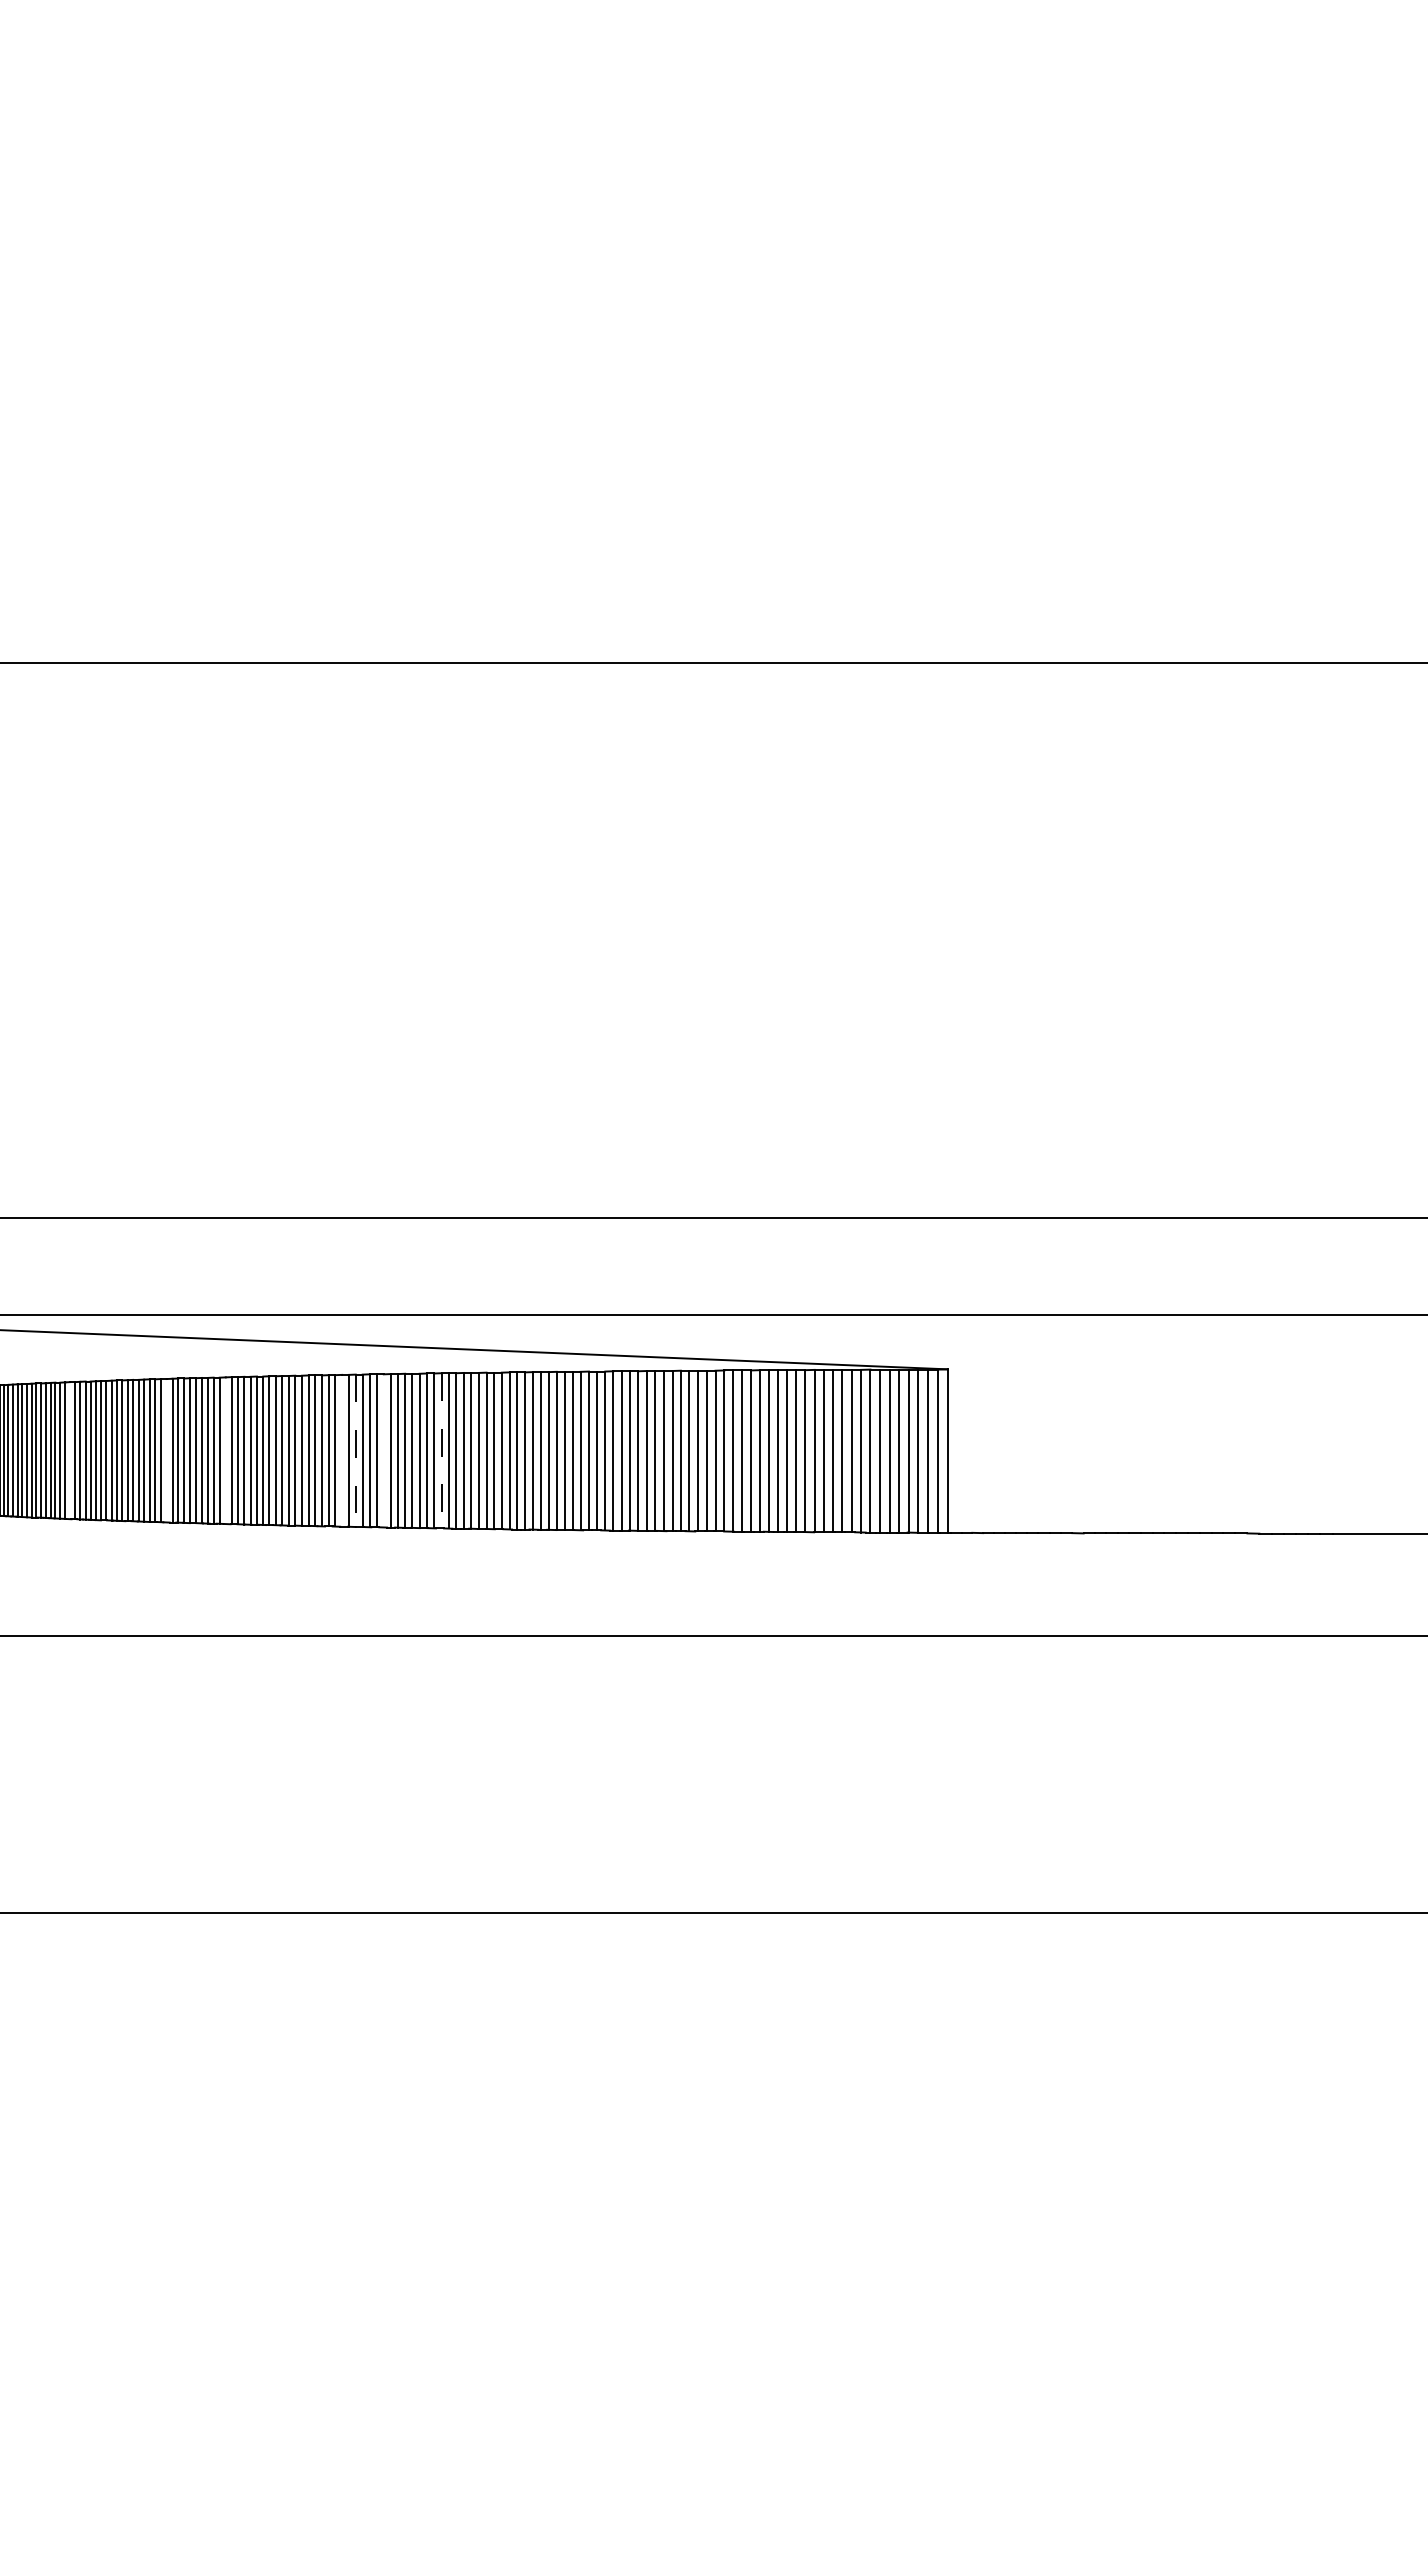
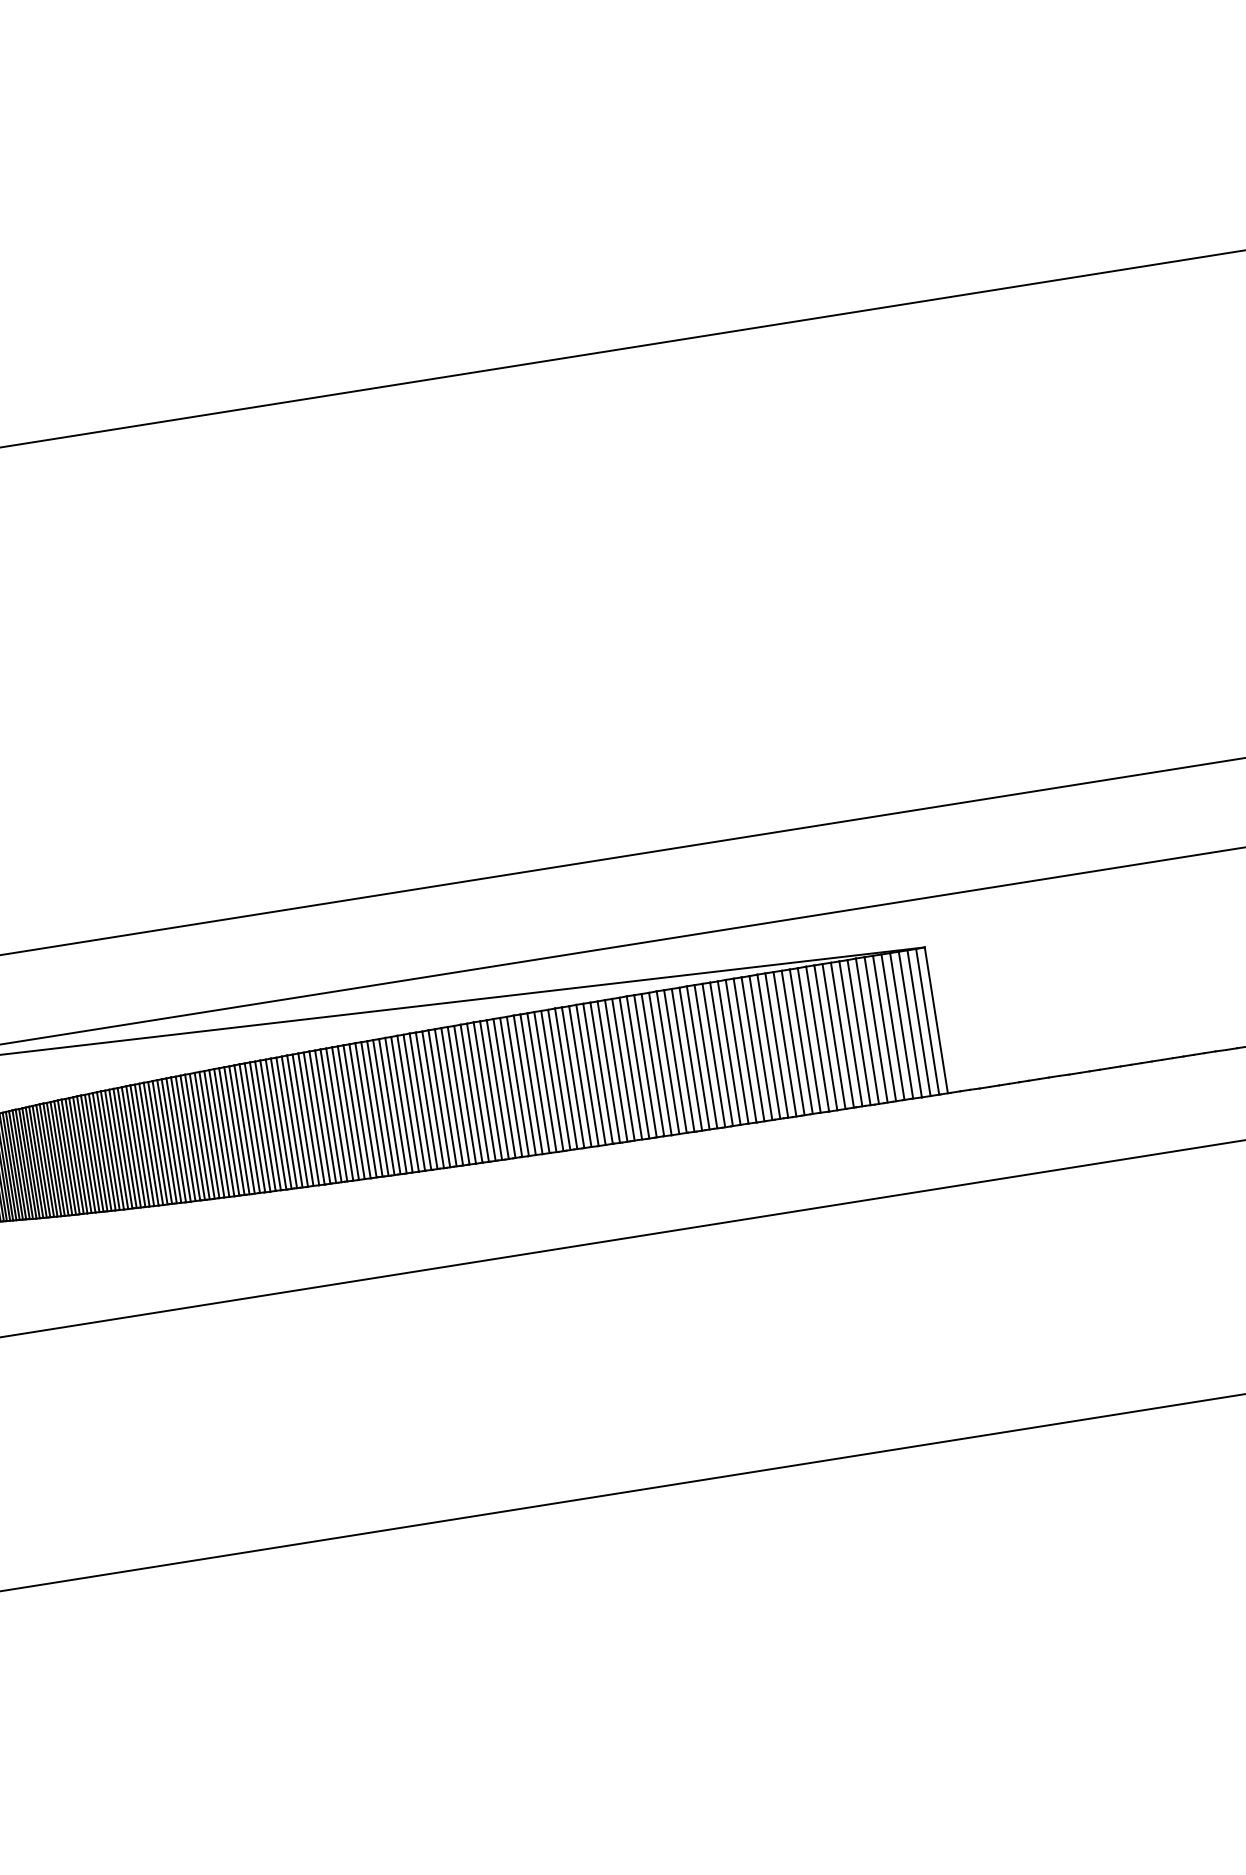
line: (70, 1450) -> (153, 1143), added
line: (166, 1450) -> (239, 1130), added
line: (225, 1450) -> (291, 1121), added
line: (342, 1450) -> (396, 1105), added
line: (383, 1450) -> (432, 1099), added
line: (441, 1450) -> (484, 1091), dashed -> solid
line: (355, 1451) -> (407, 1104), dashed -> solid

